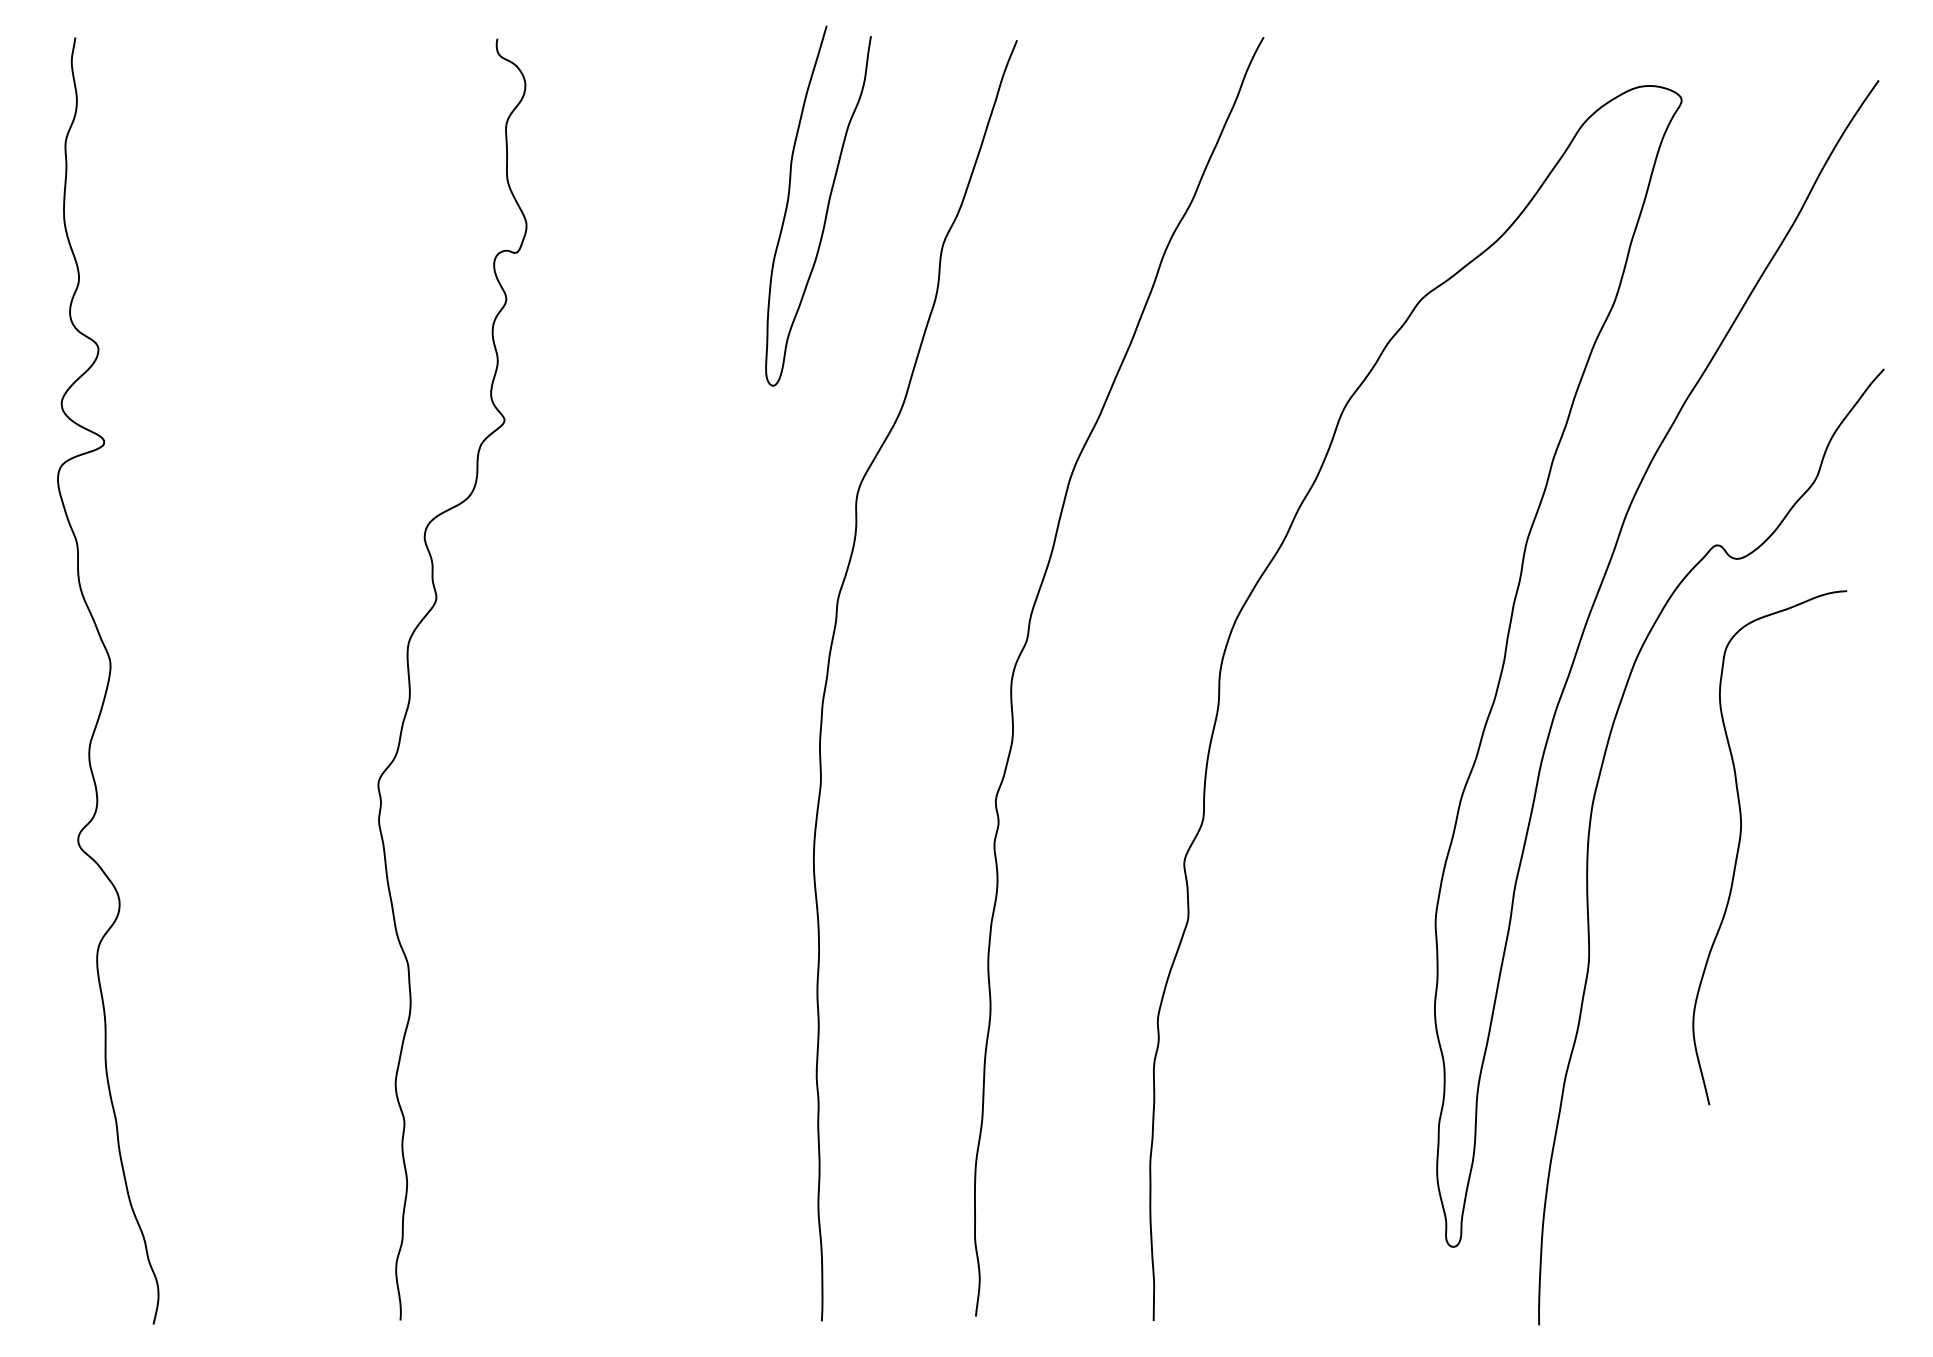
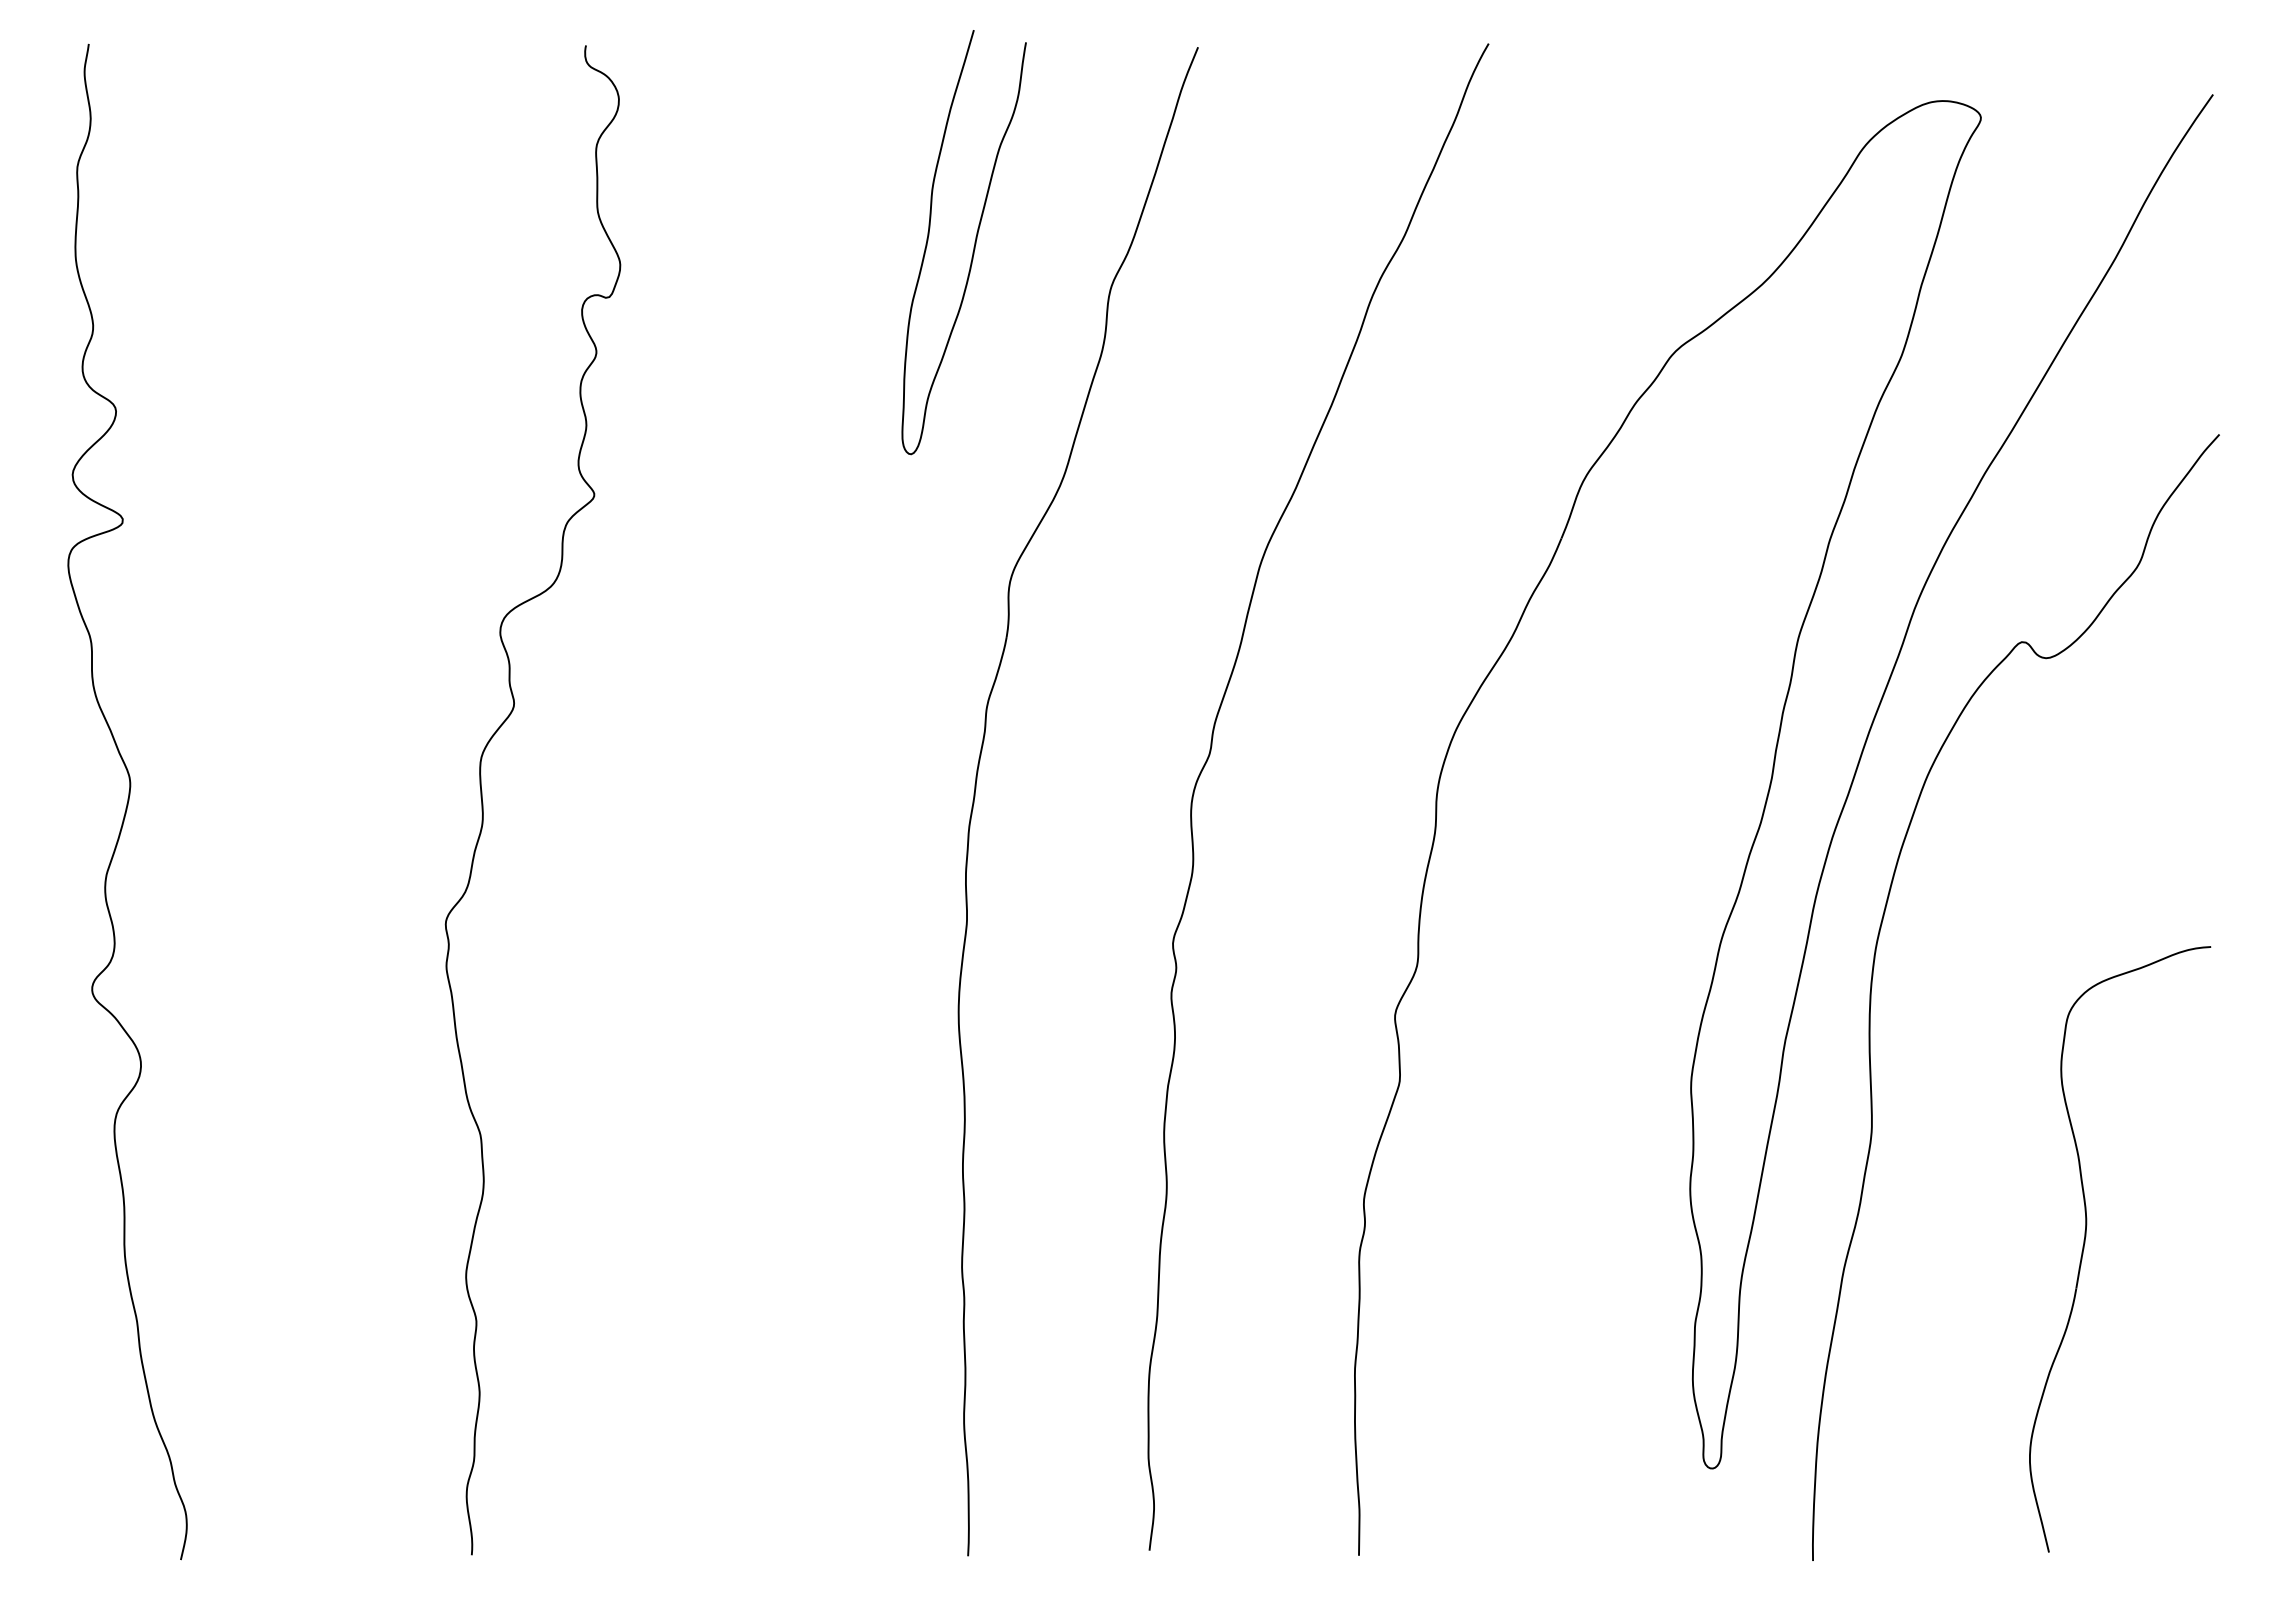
part: (1740, 843) -> (2085, 1244), moved

